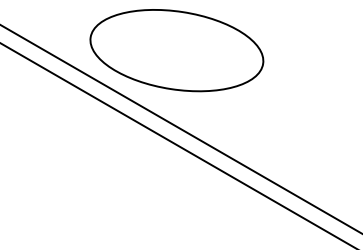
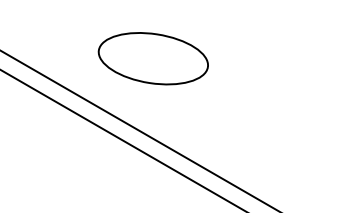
part: (176, 50) -> (152, 58), size x0.6

